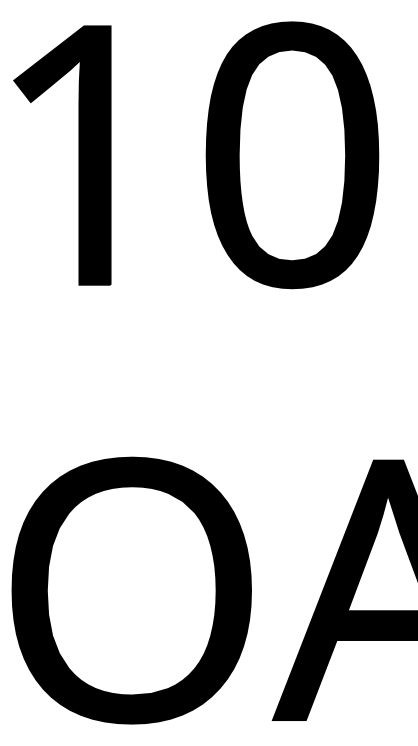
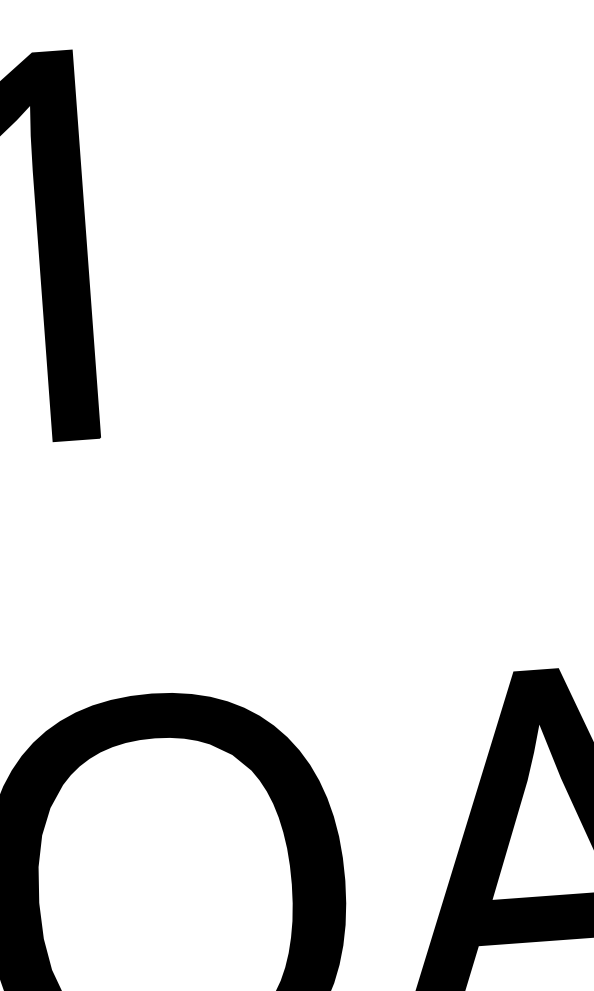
part: (292, 155) -> (358, 224), removed

